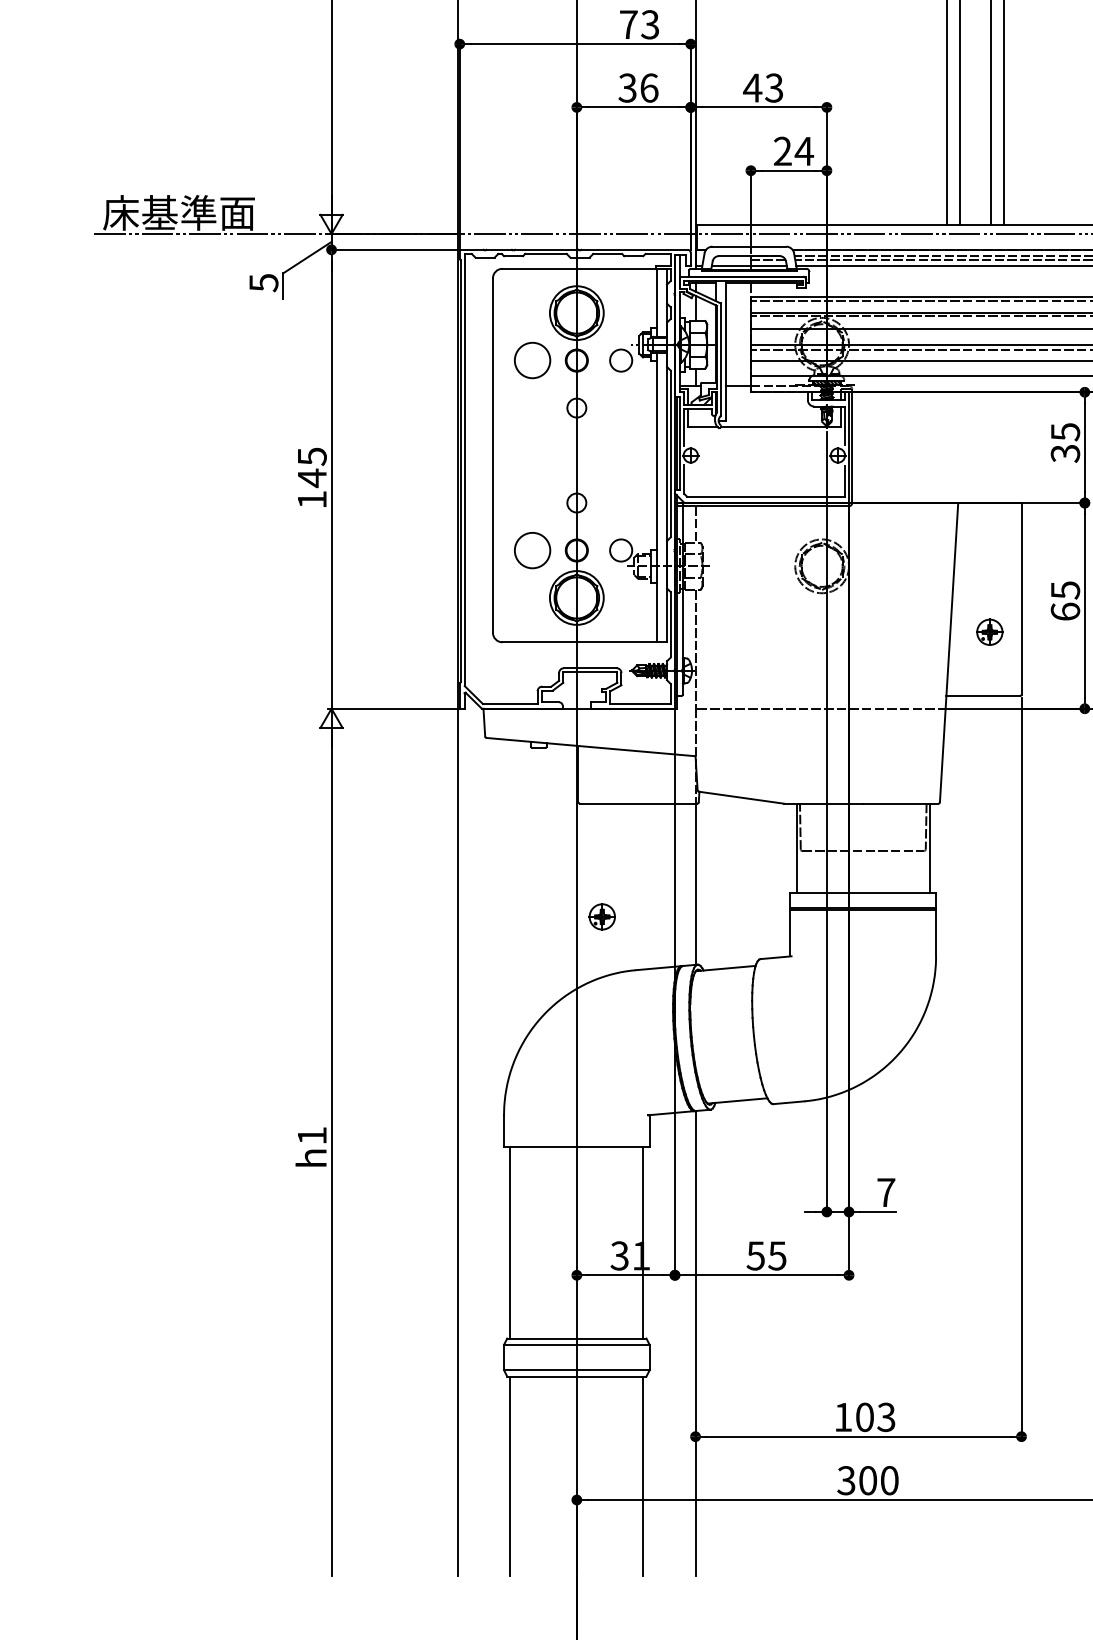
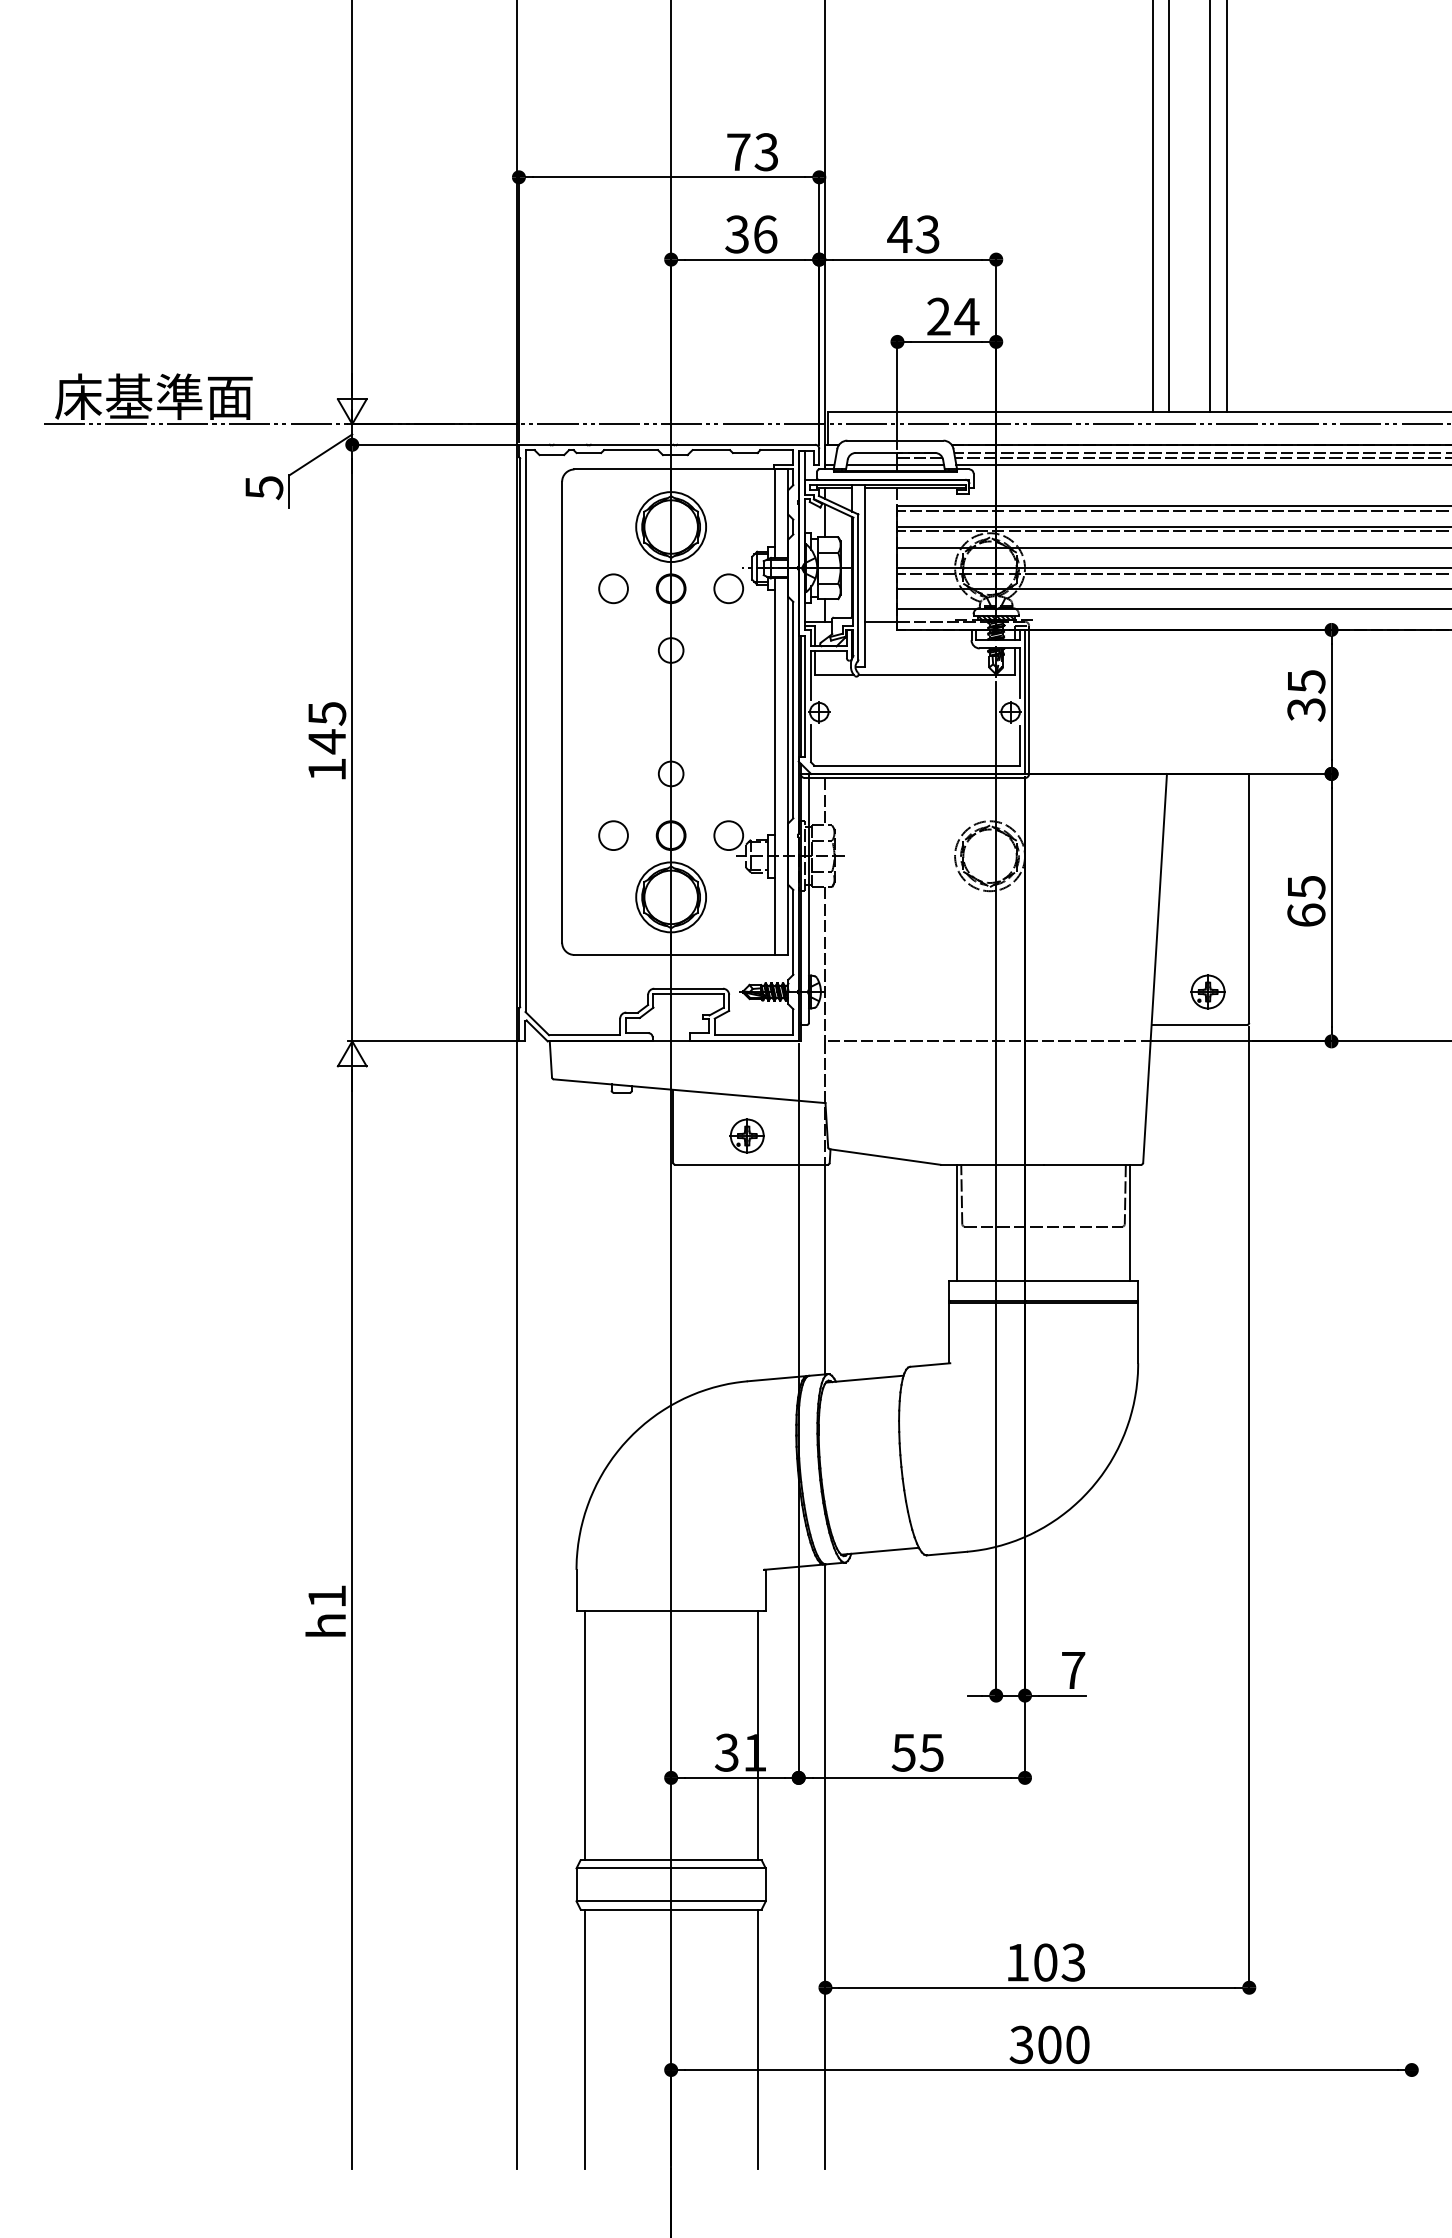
circle: (532, 360) -> (613, 588), size x0.62
circle: (532, 550) -> (613, 835), size x0.62
part: (989, 631) -> (1207, 991), moved
part: (601, 916) -> (746, 1135), moved

